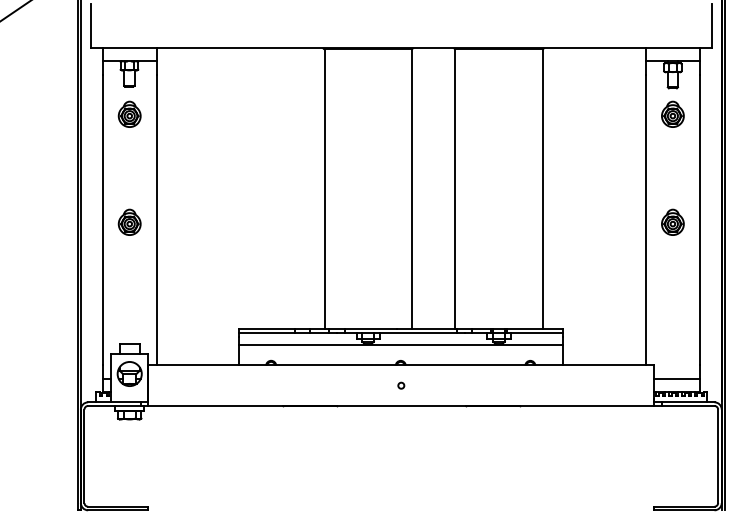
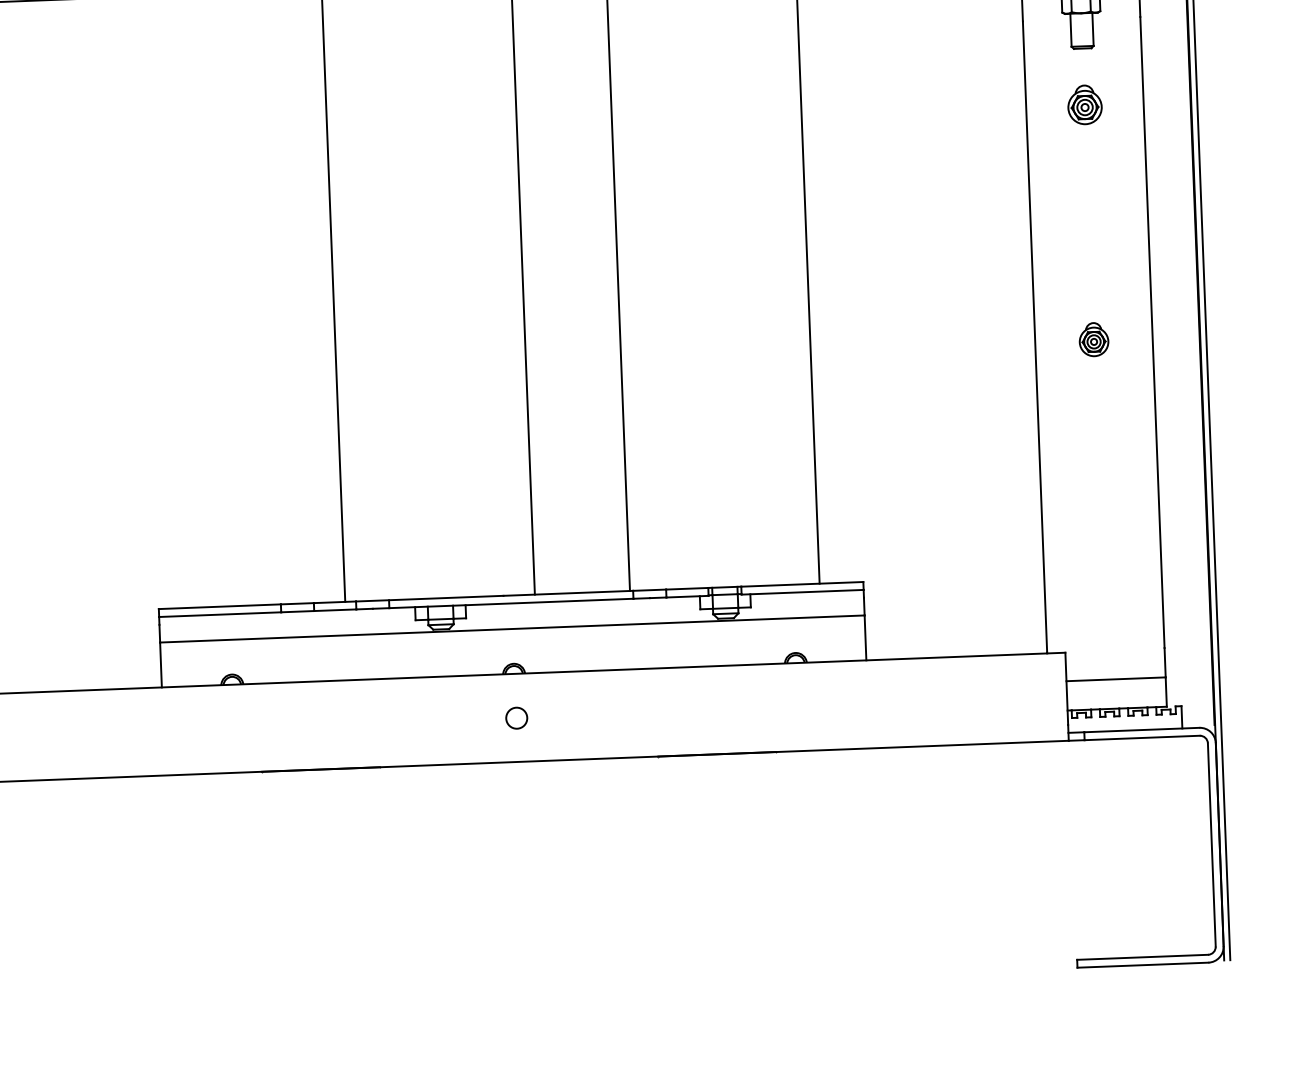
part: (672, 113) -> (1083, 103), size x0.7
part: (672, 221) -> (1092, 338), size x0.6
circle: (401, 385) -> (517, 717), size x1.6

